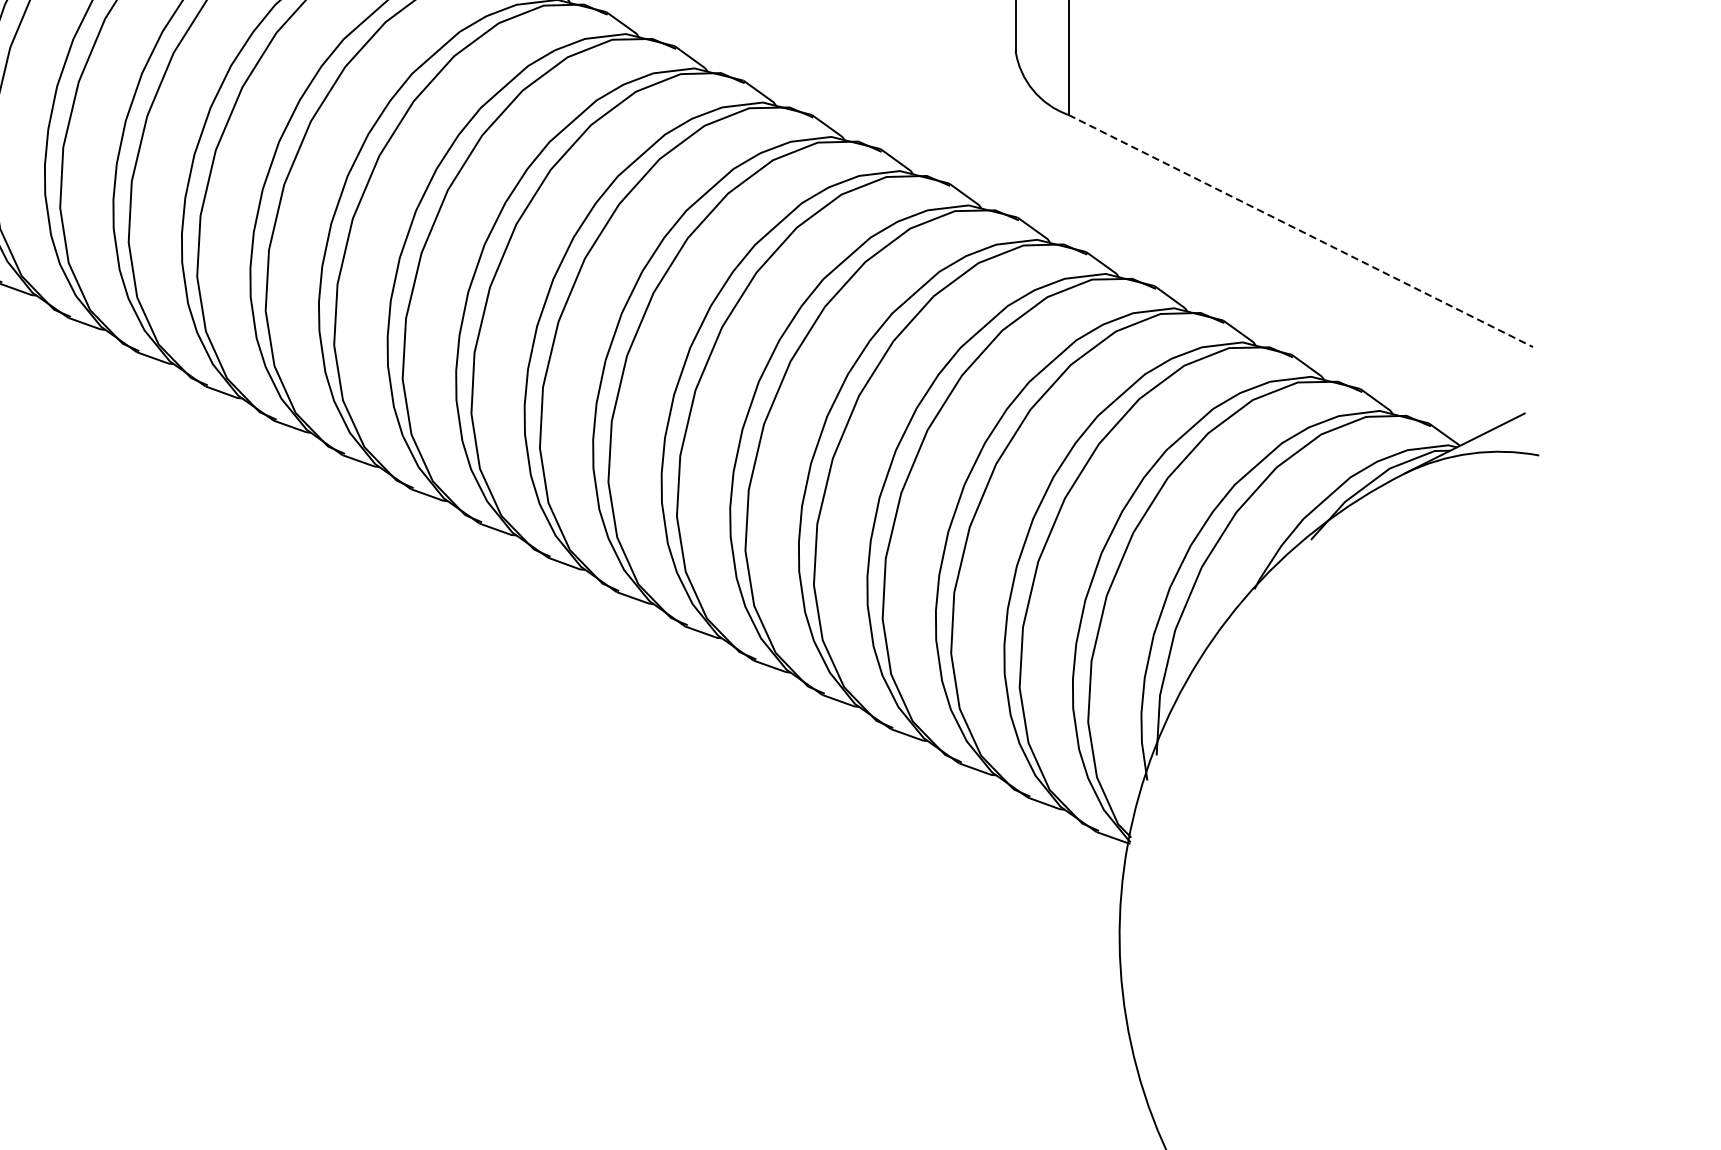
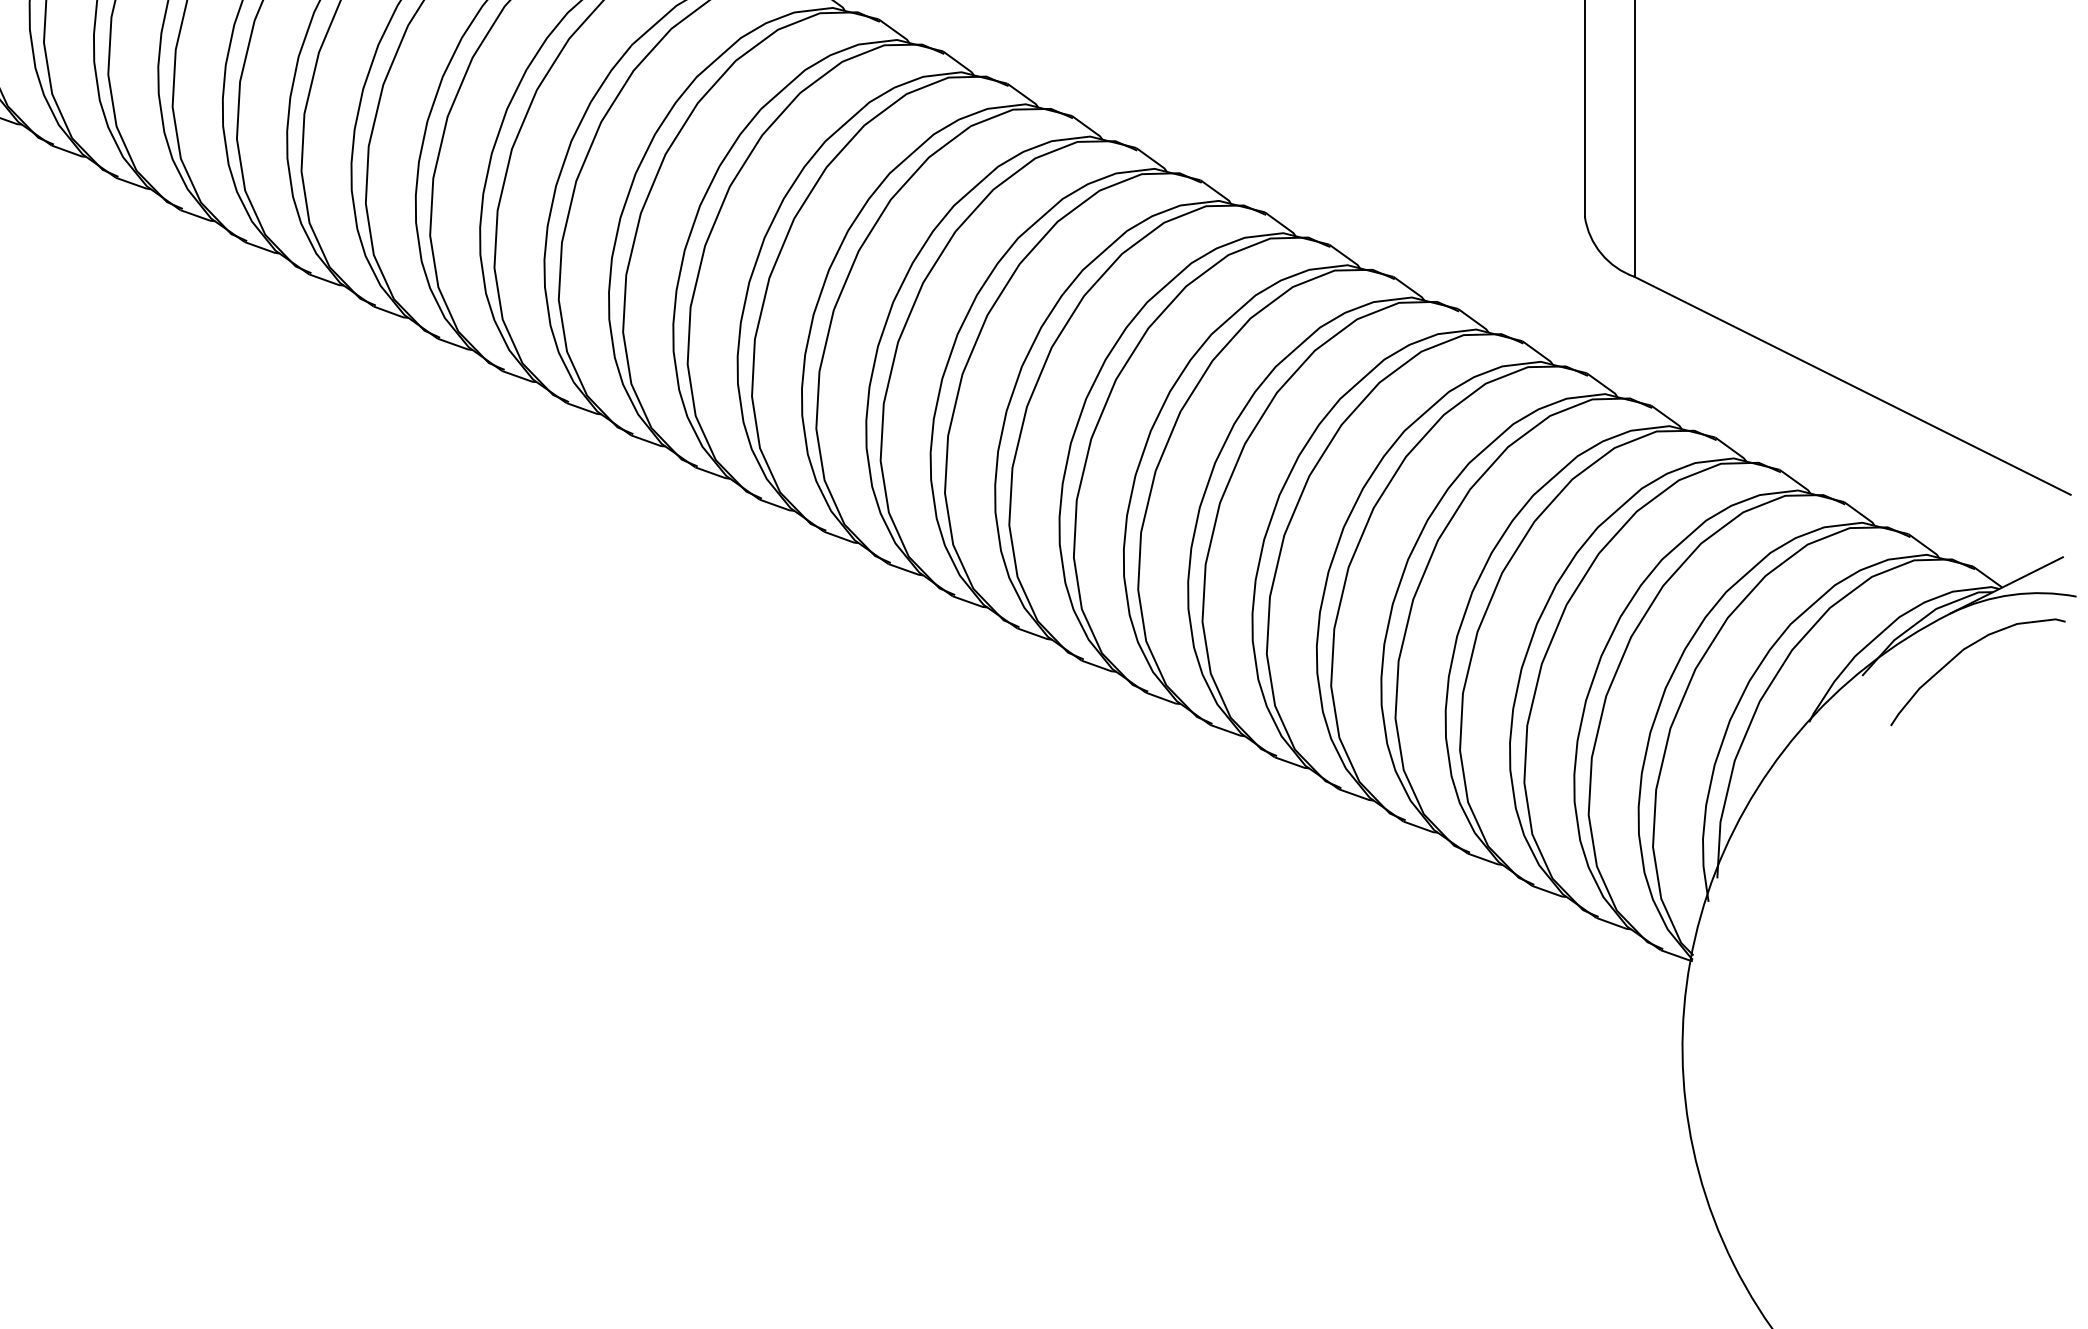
line: (1300, 230) -> (1852, 385), dashed -> solid
curve: (1414, 517) -> (1959, 654), added

